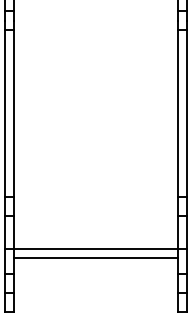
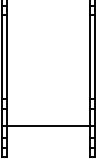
line: (96, 258) -> (48, 130), removed

